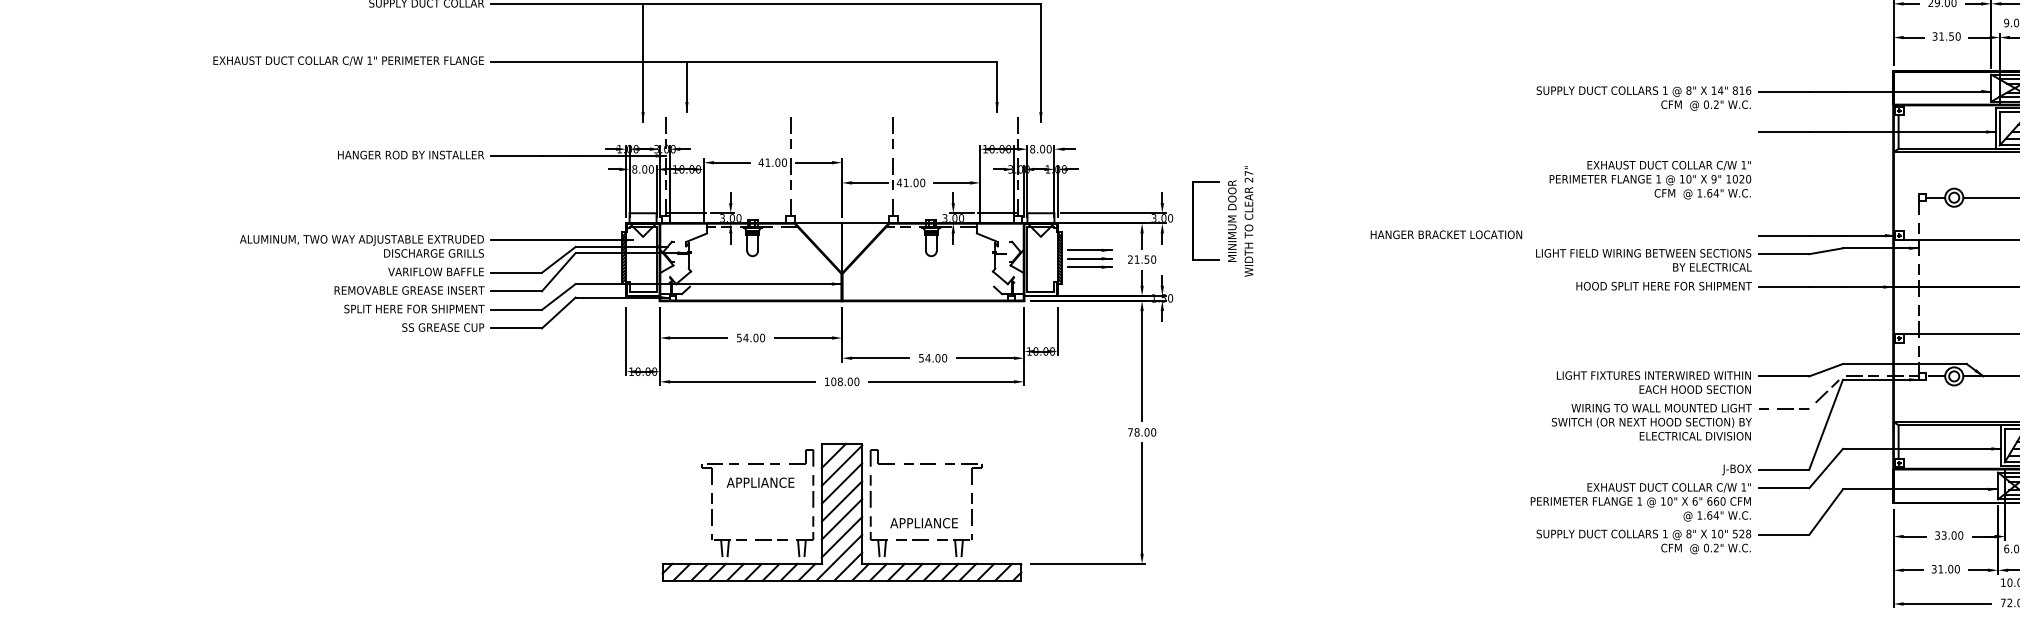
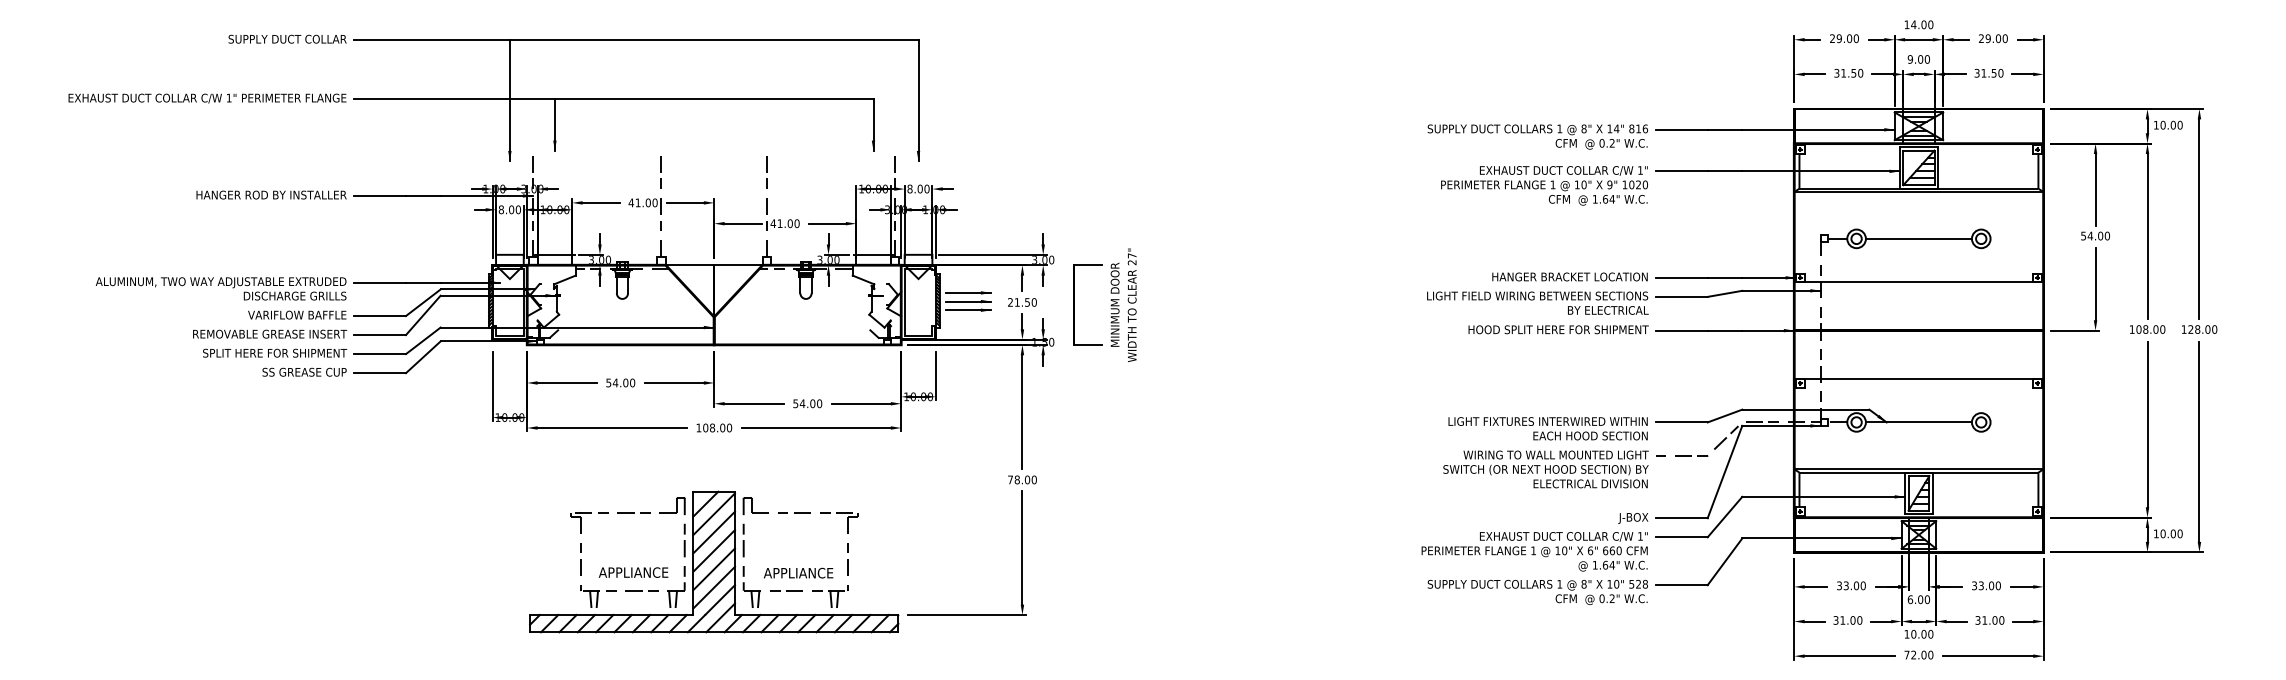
text: (1650, 179) -> (1544, 185), moved
part: (1227, 221) -> (1110, 305), moved
text: (1445, 234) -> (1569, 276), moved
text: (760, 482) -> (633, 572), moved

